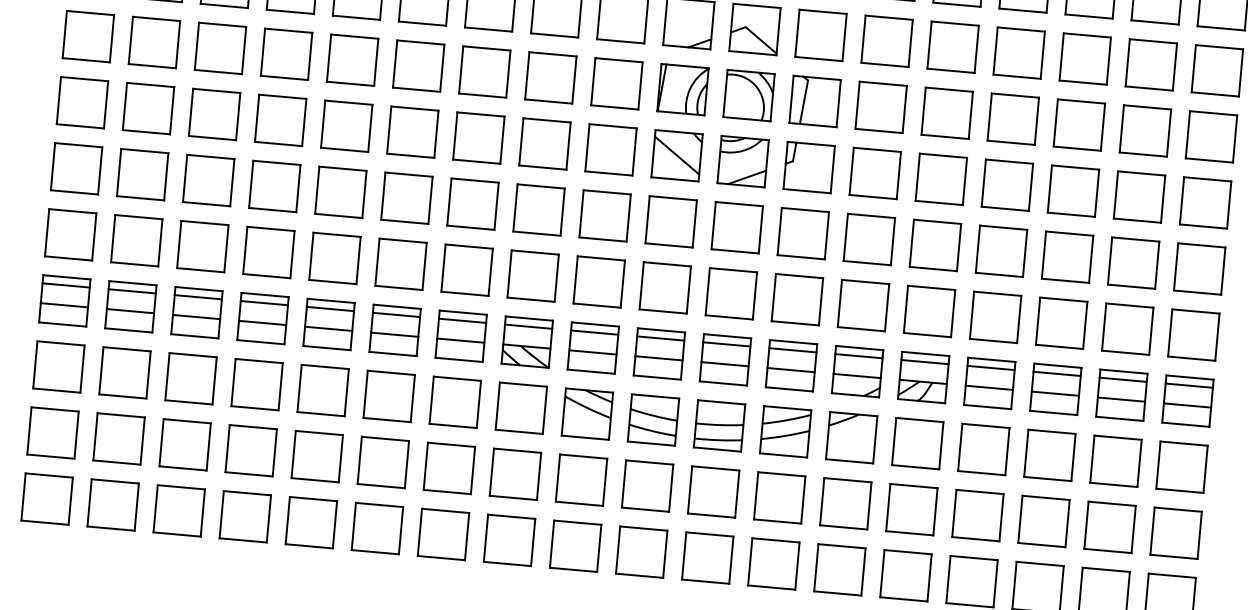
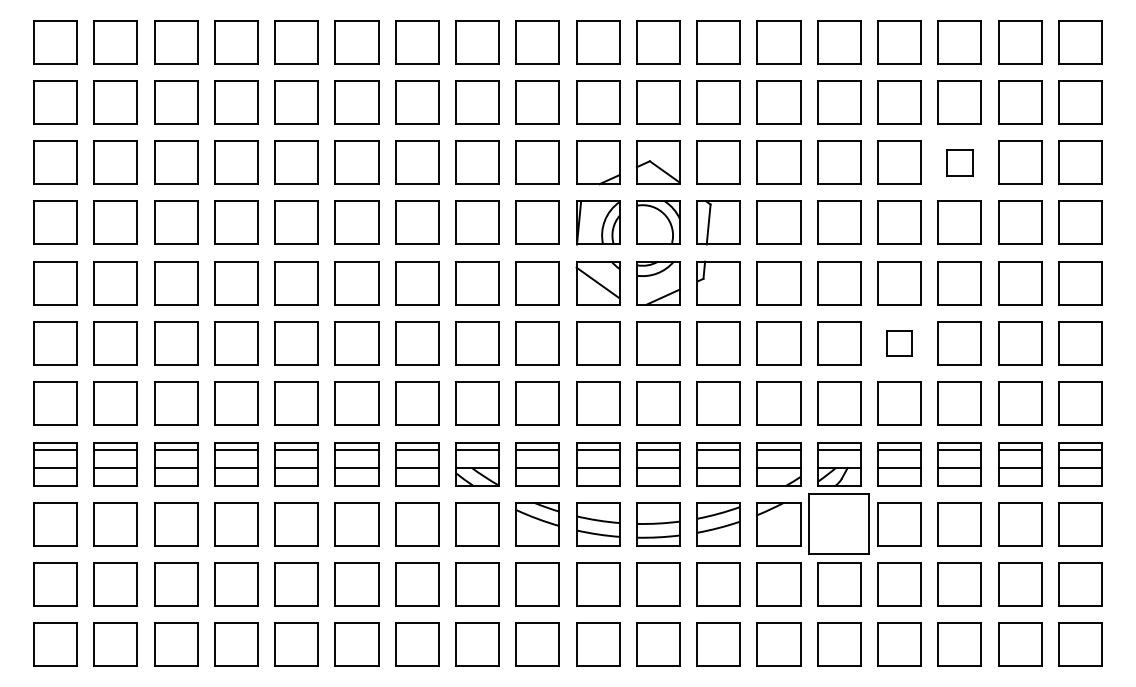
part: (1084, 58) -> (959, 162), size x0.6
part: (1001, 251) -> (899, 343), size x0.6
part: (918, 443) -> (839, 524), size x1.4

